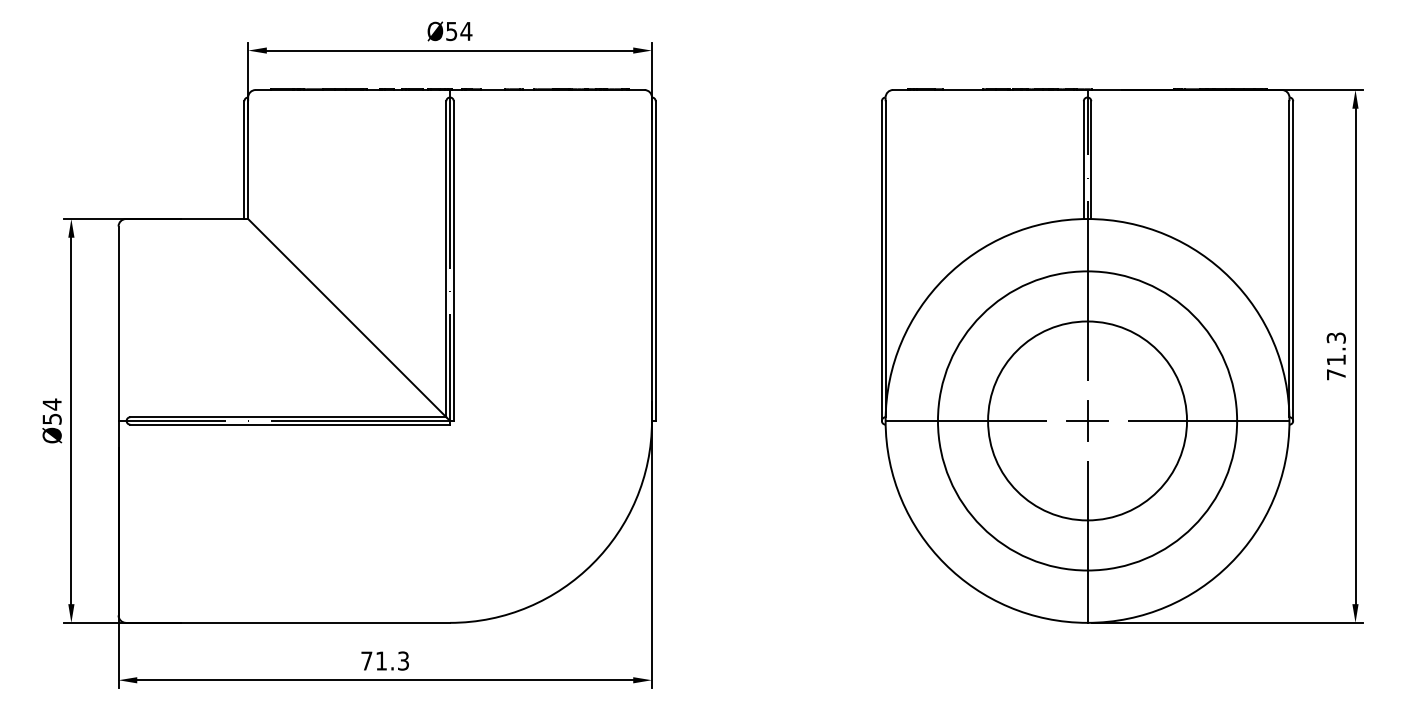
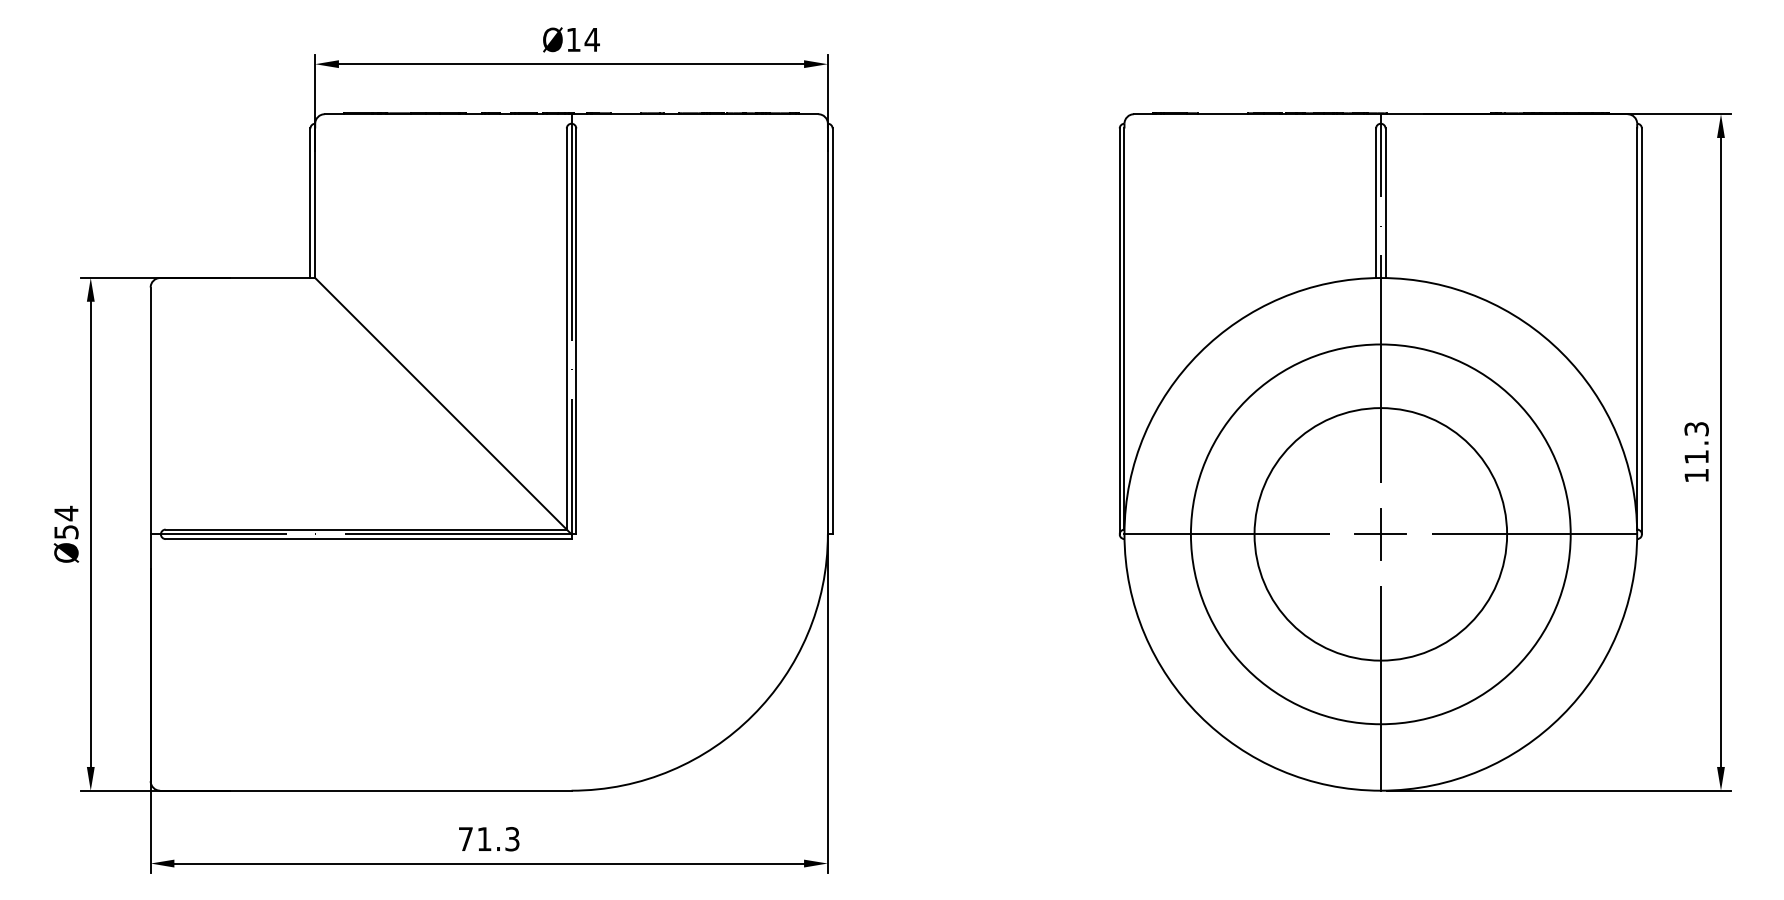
text: (451, 31) -> (573, 40), Ø54 -> Ø14
text: (1336, 374) -> (1696, 475), 71.3 -> 11.3

